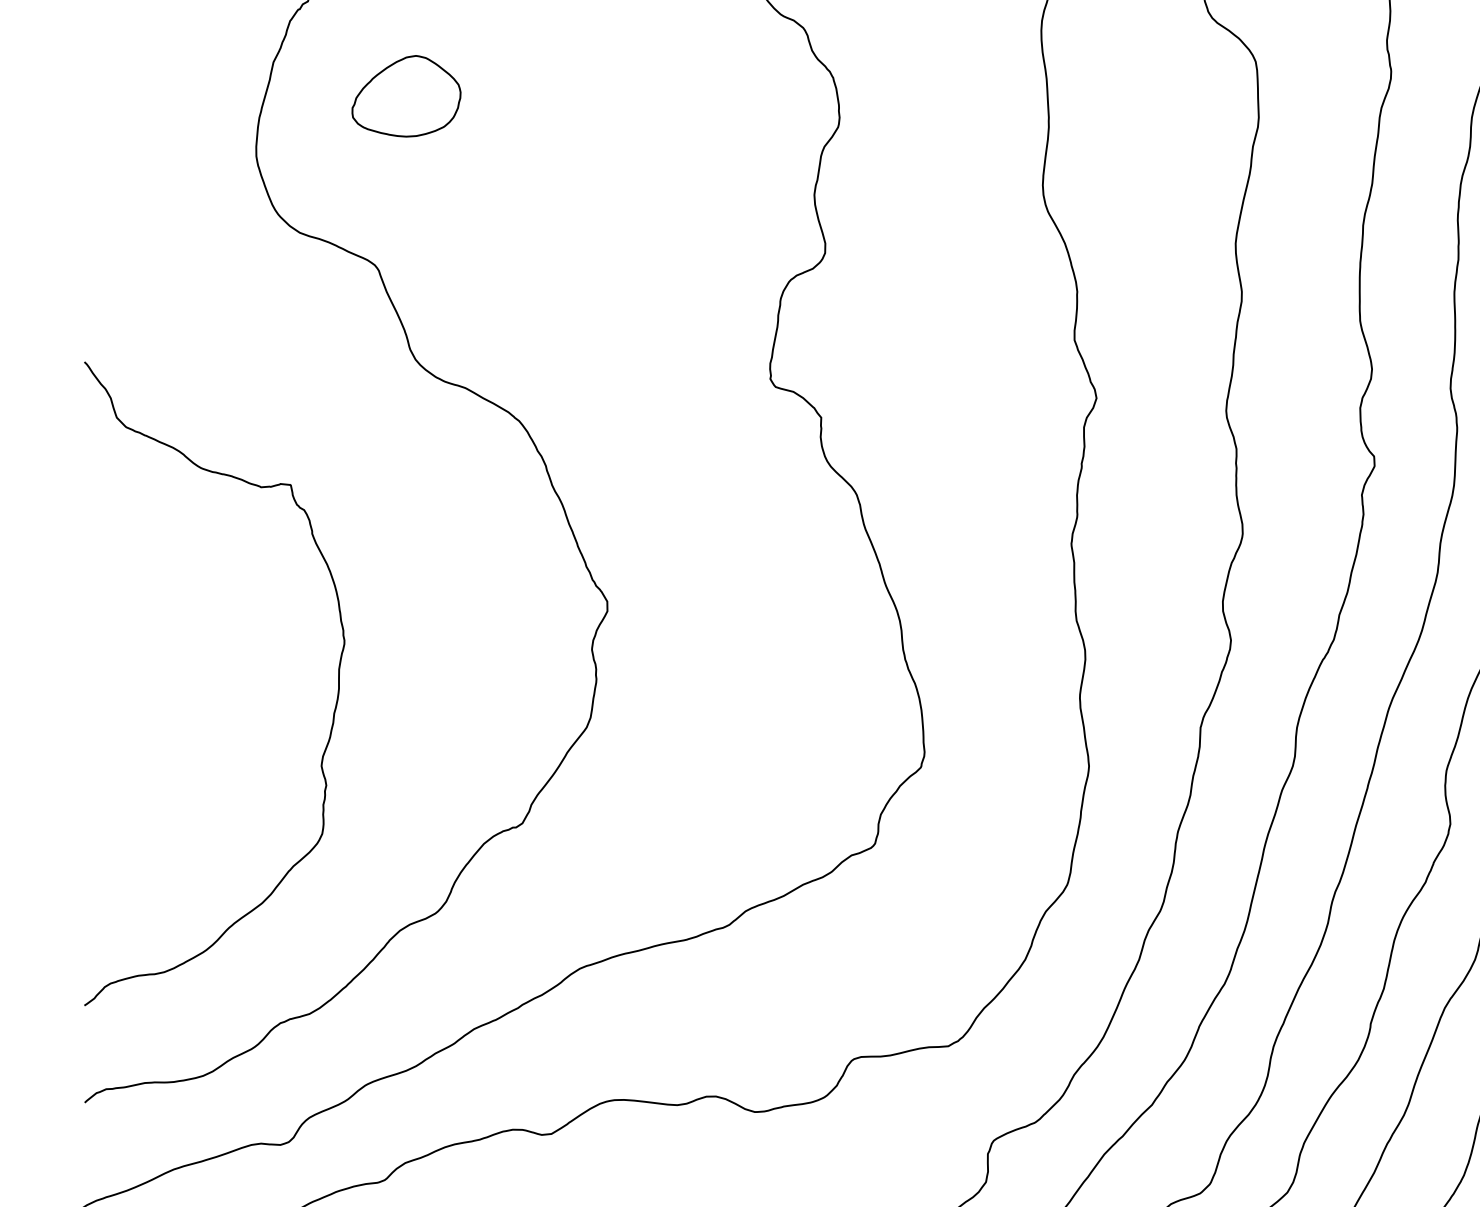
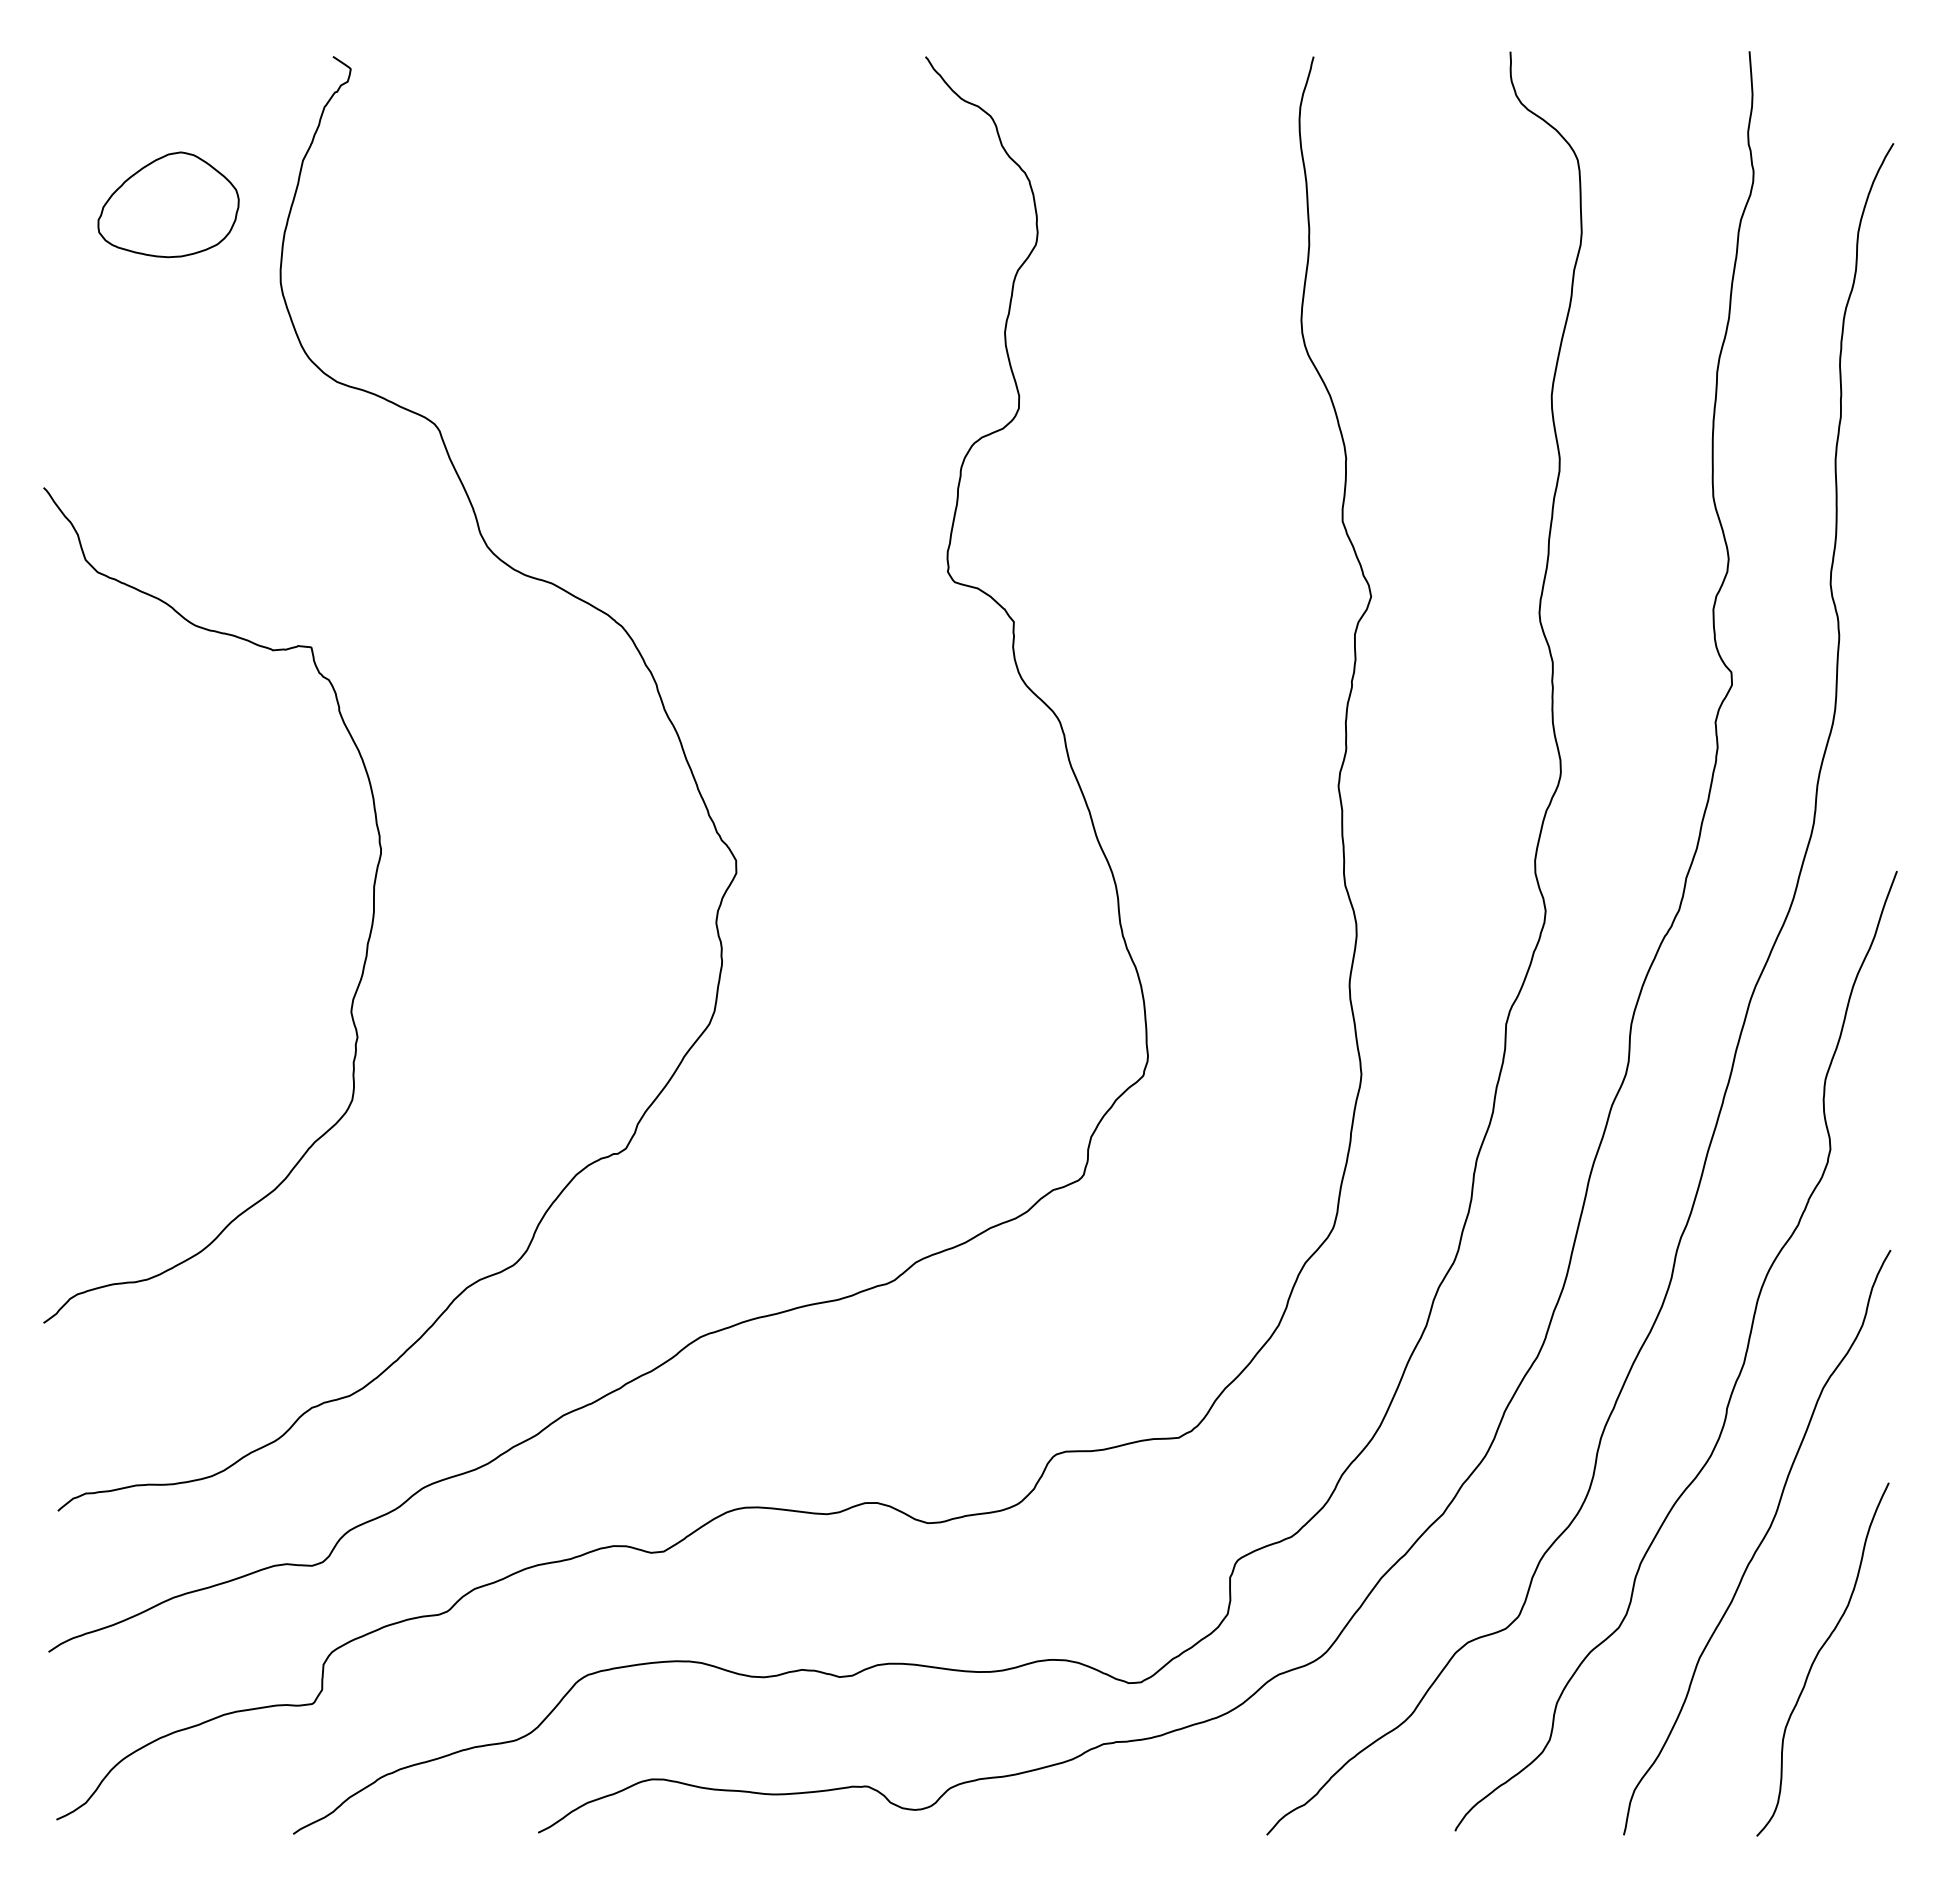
part: (406, 96) -> (168, 204), moved
curve: (333, 713) -> (366, 944), moved

